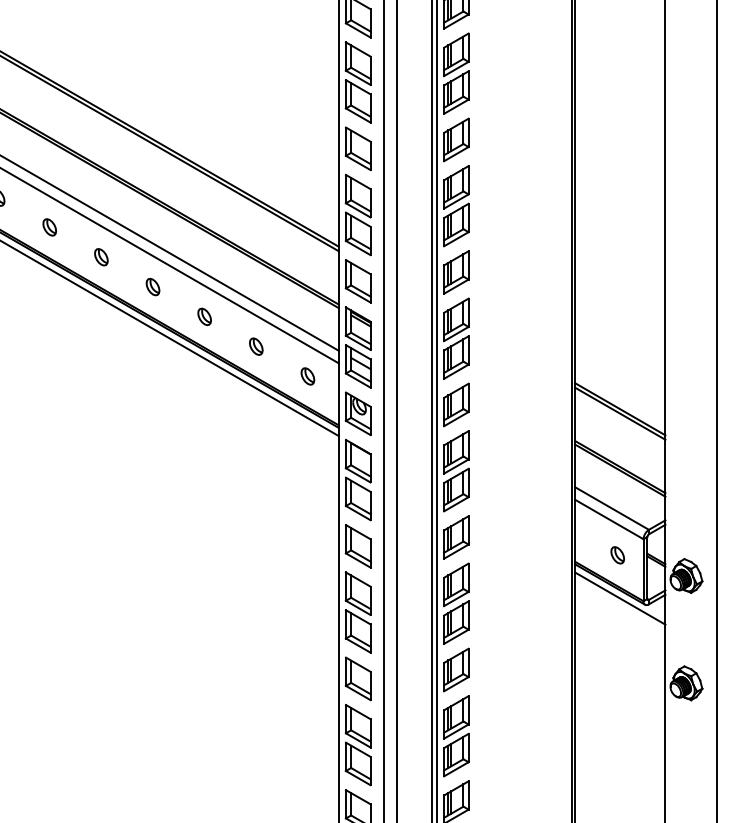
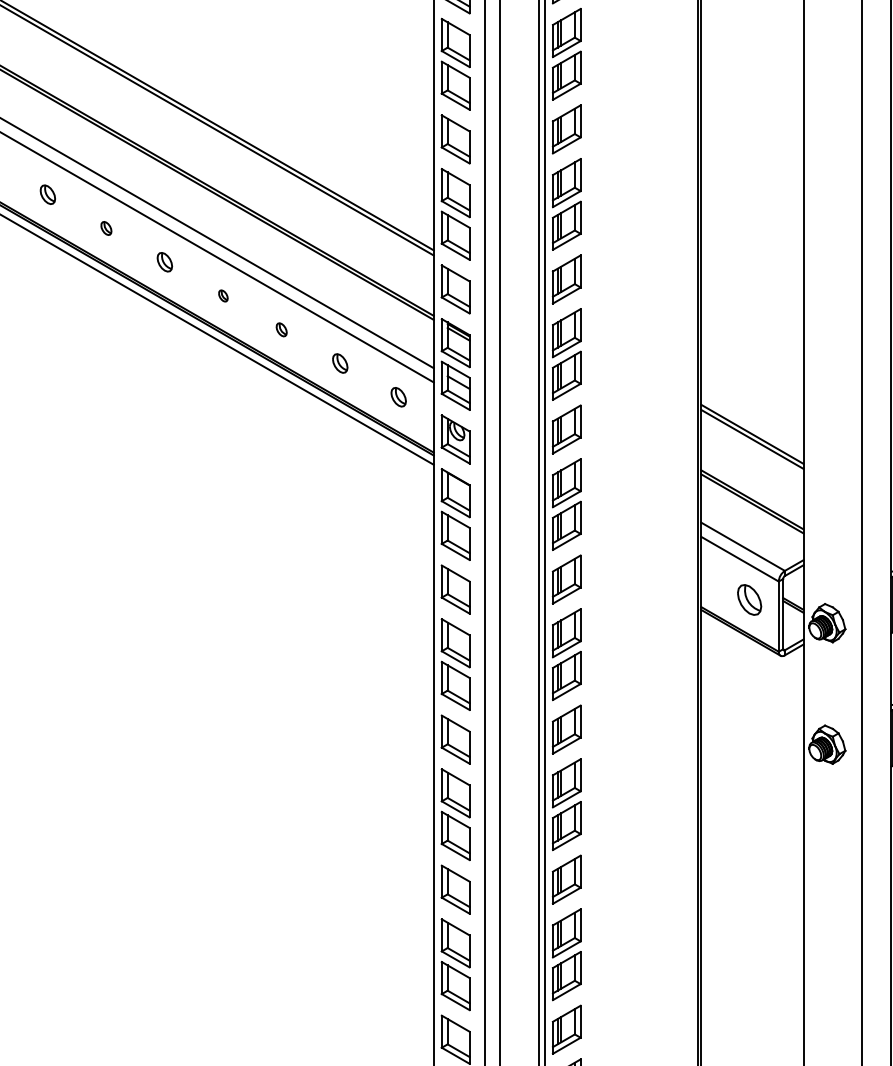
part: (49, 227) -> (106, 228), size x0.7
part: (153, 286) -> (223, 295), size x0.6
part: (204, 316) -> (281, 329), size x0.7
part: (617, 555) -> (749, 599), size x1.6
line: (620, 598) -> (752, 648), removed

